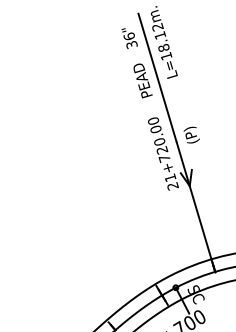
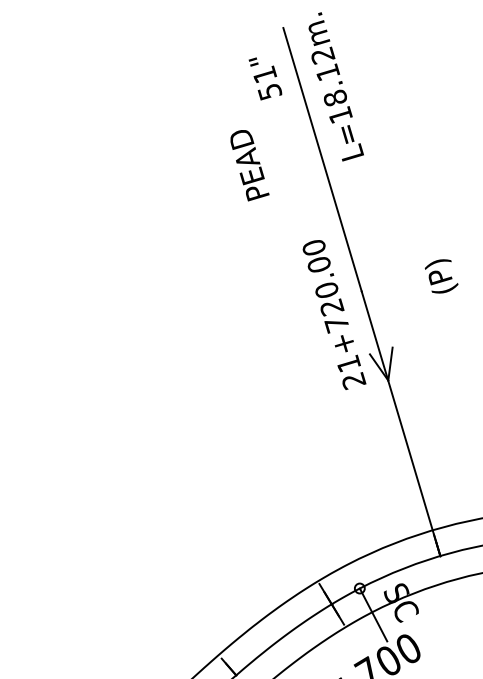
text: (129, 40) -> (265, 82), 36" -> 51"
text: (142, 80) -> (248, 164), moved
text: (191, 134) -> (440, 275), moved

